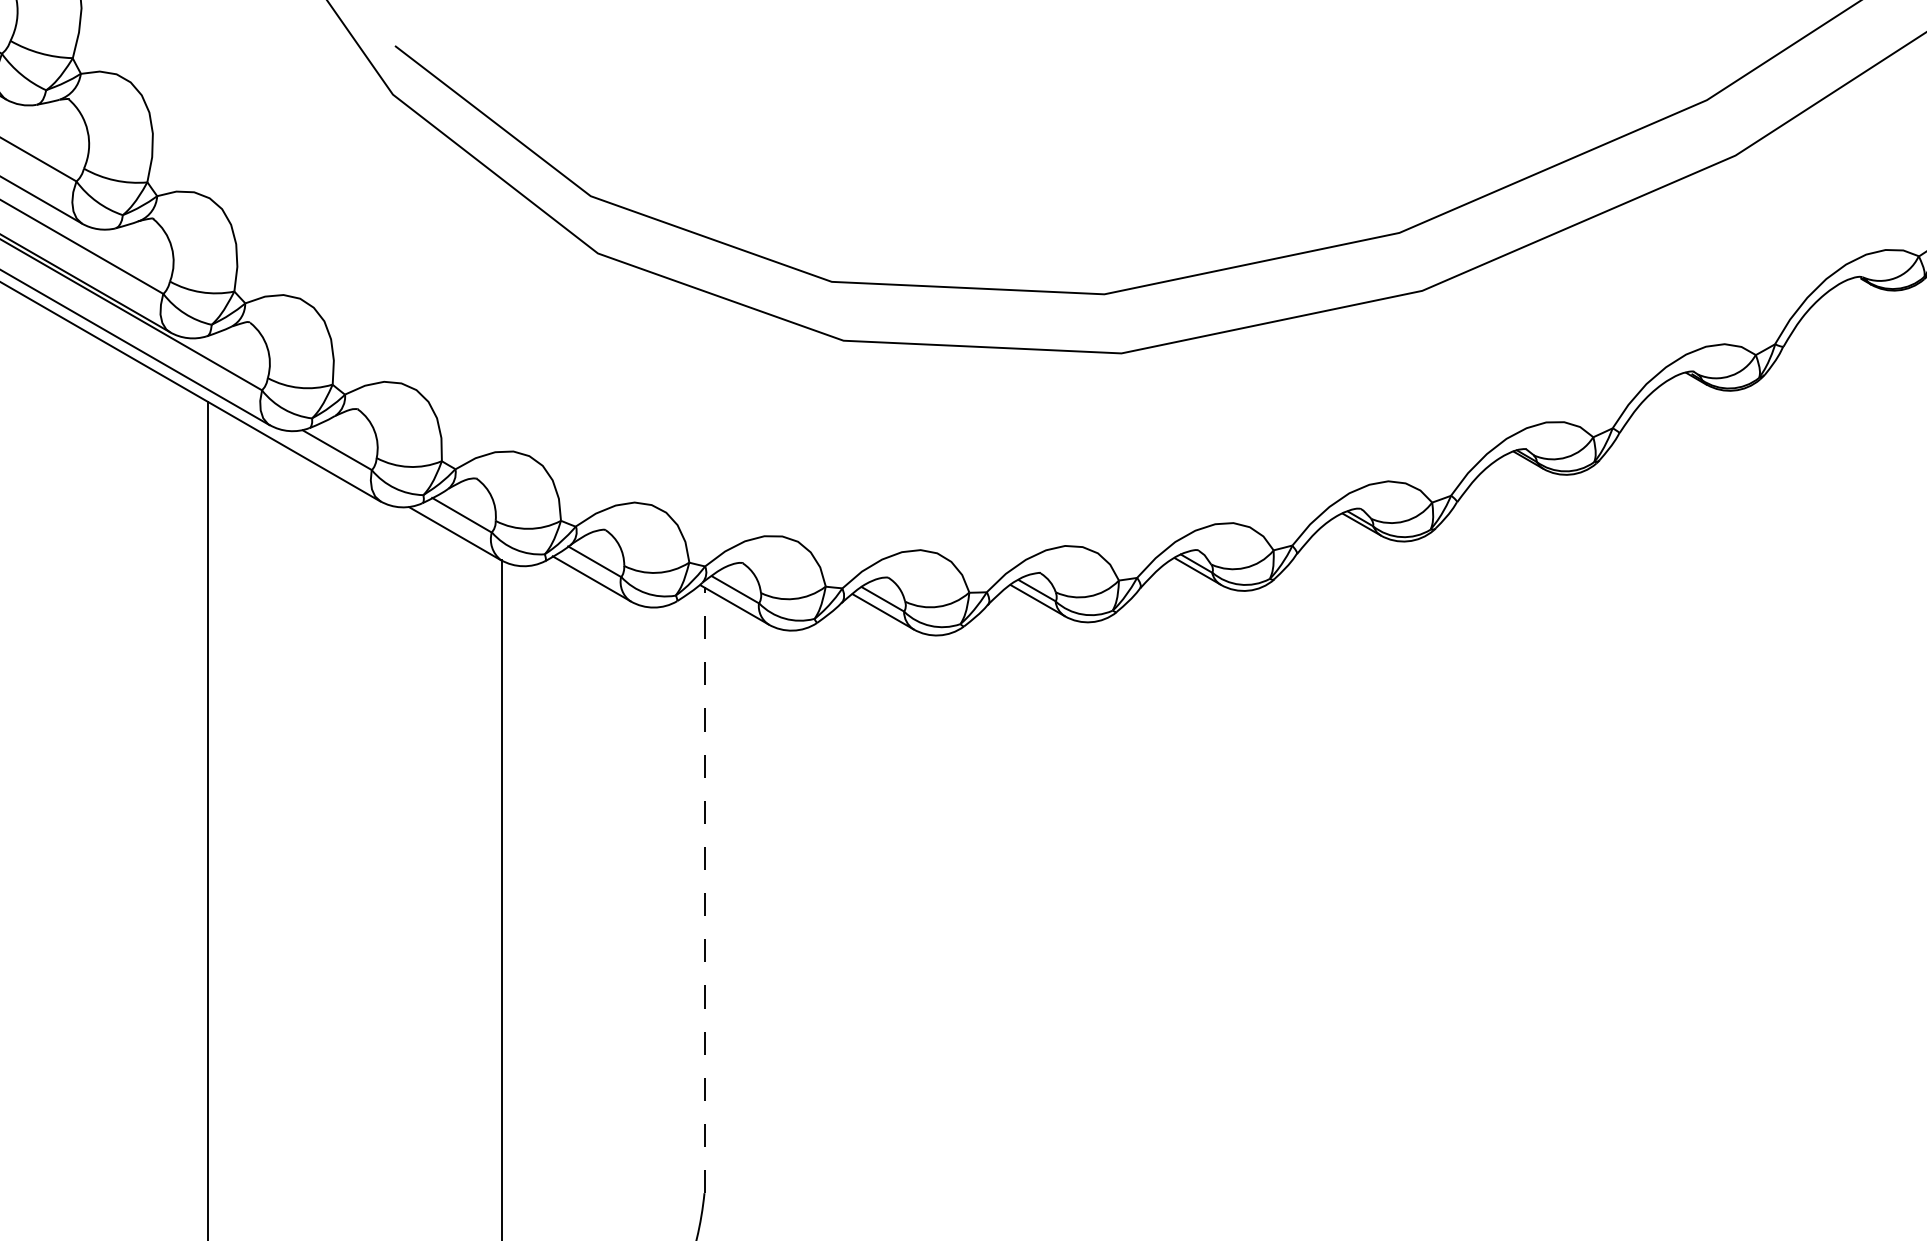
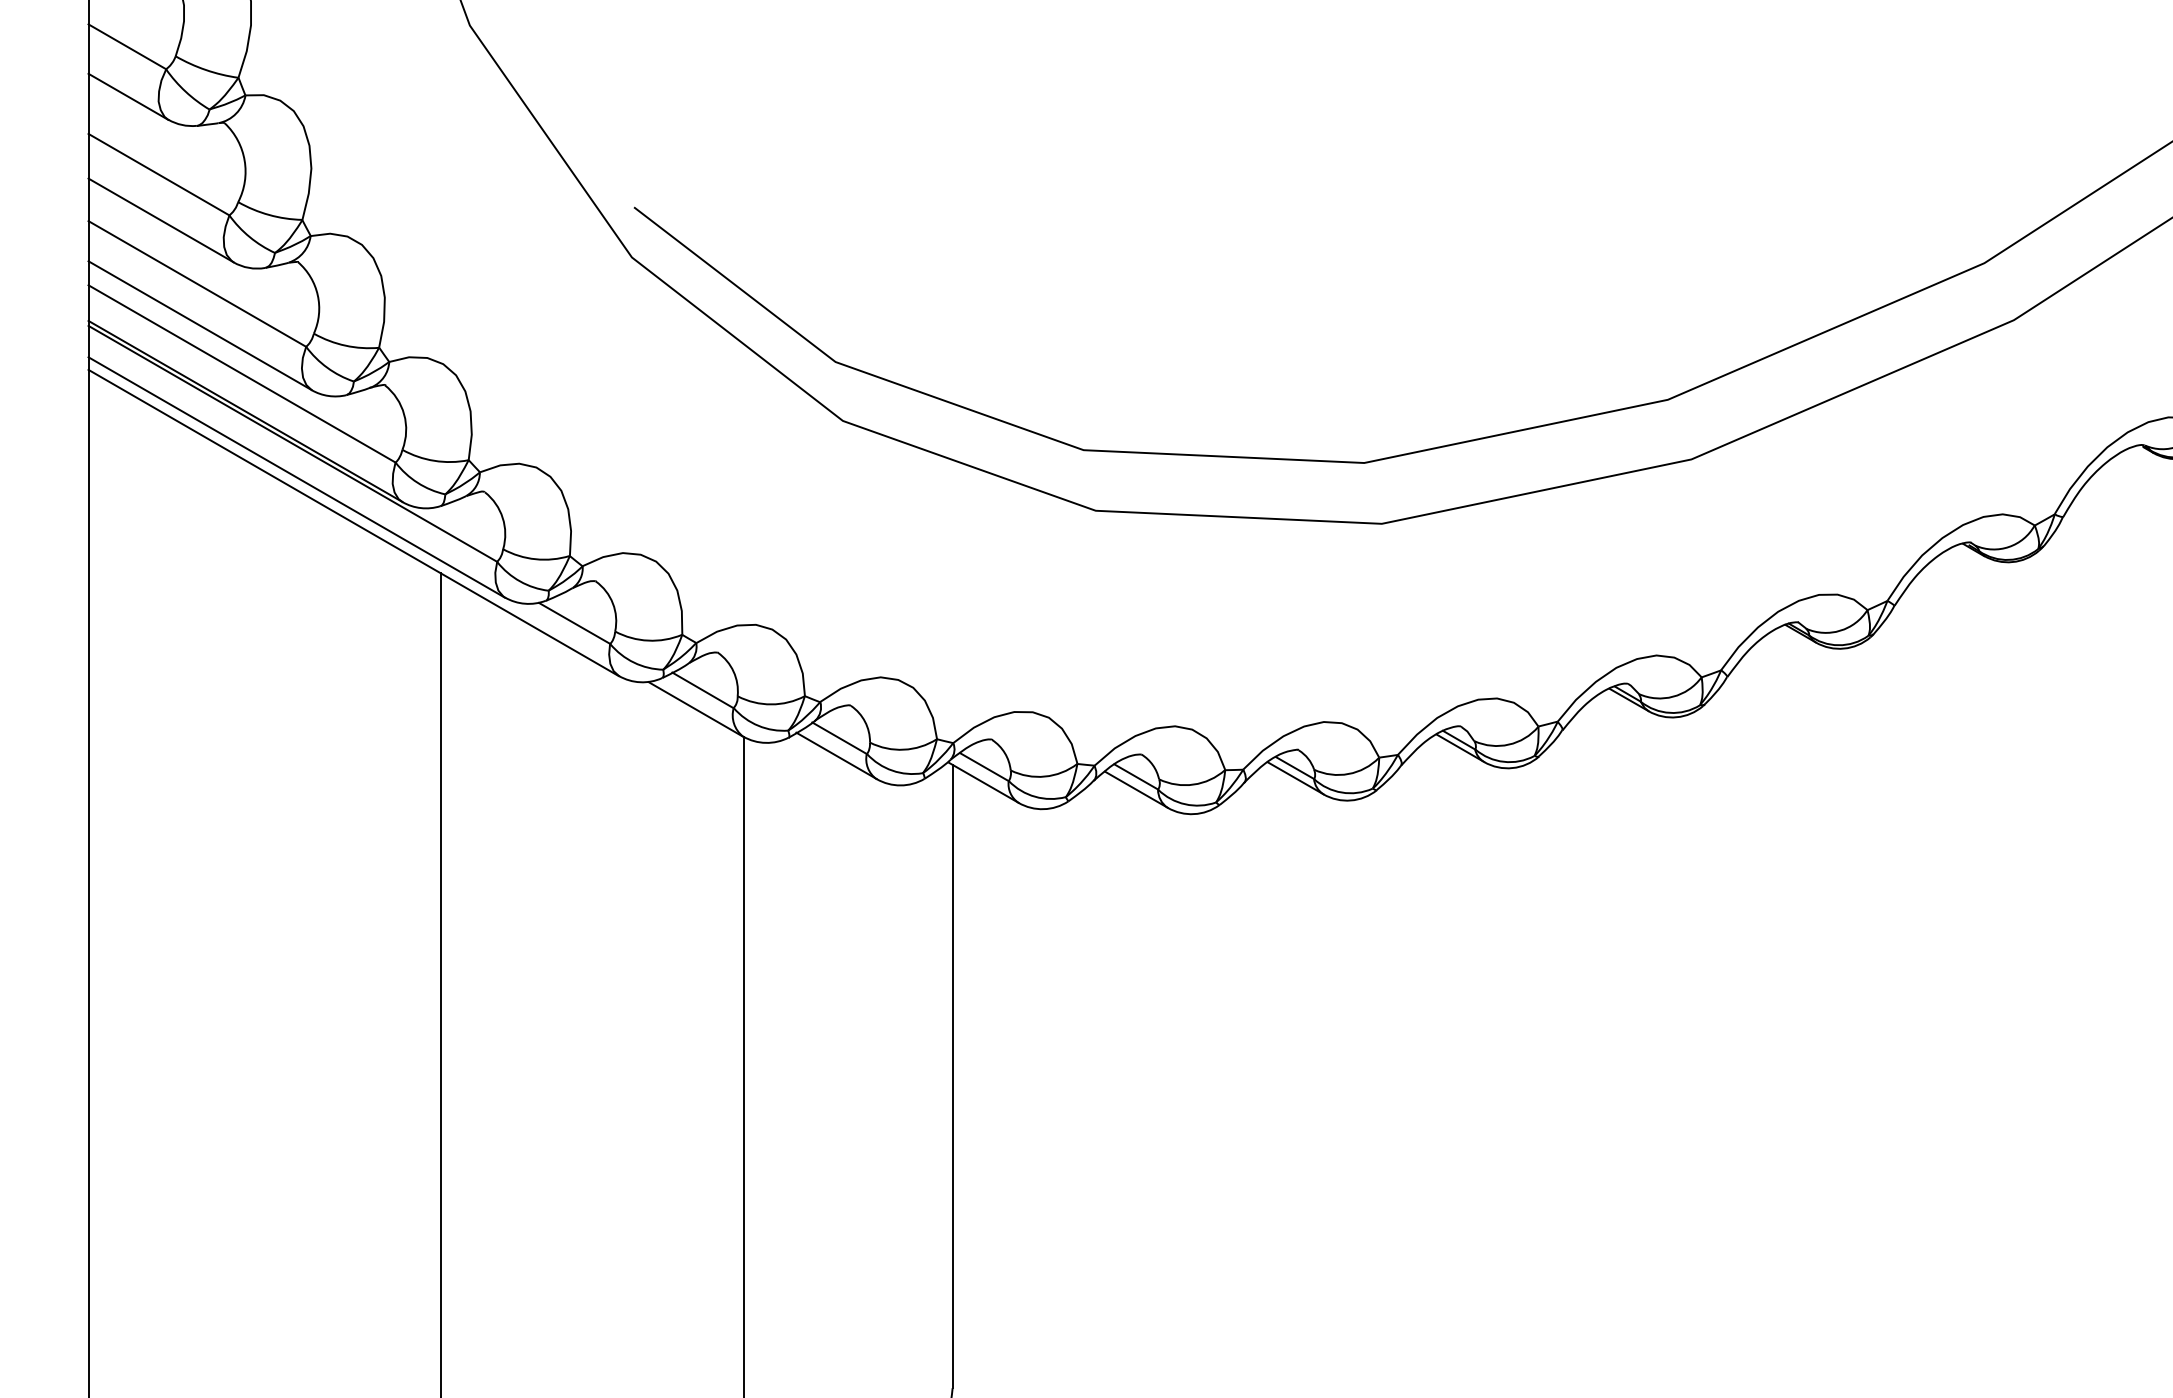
line: (704, 890) -> (952, 1076), dashed -> solid

